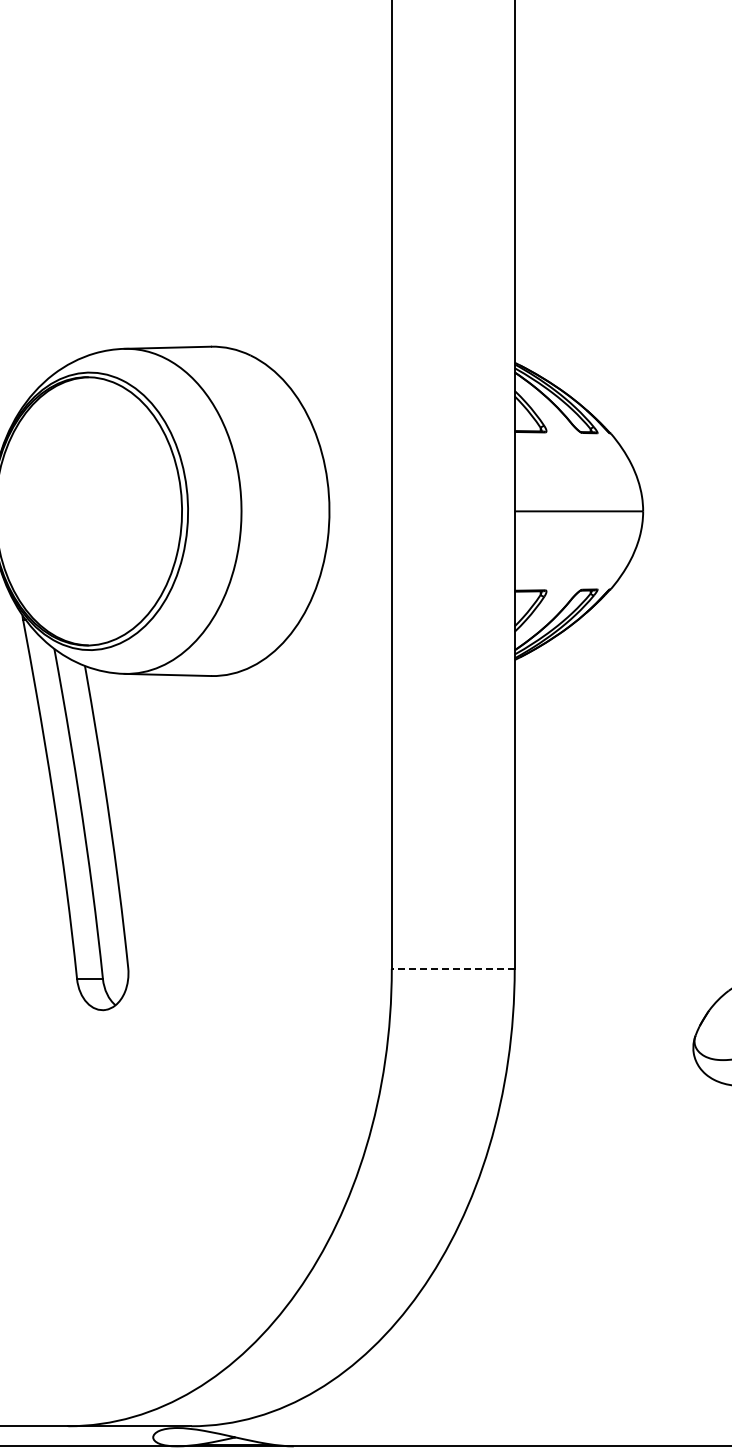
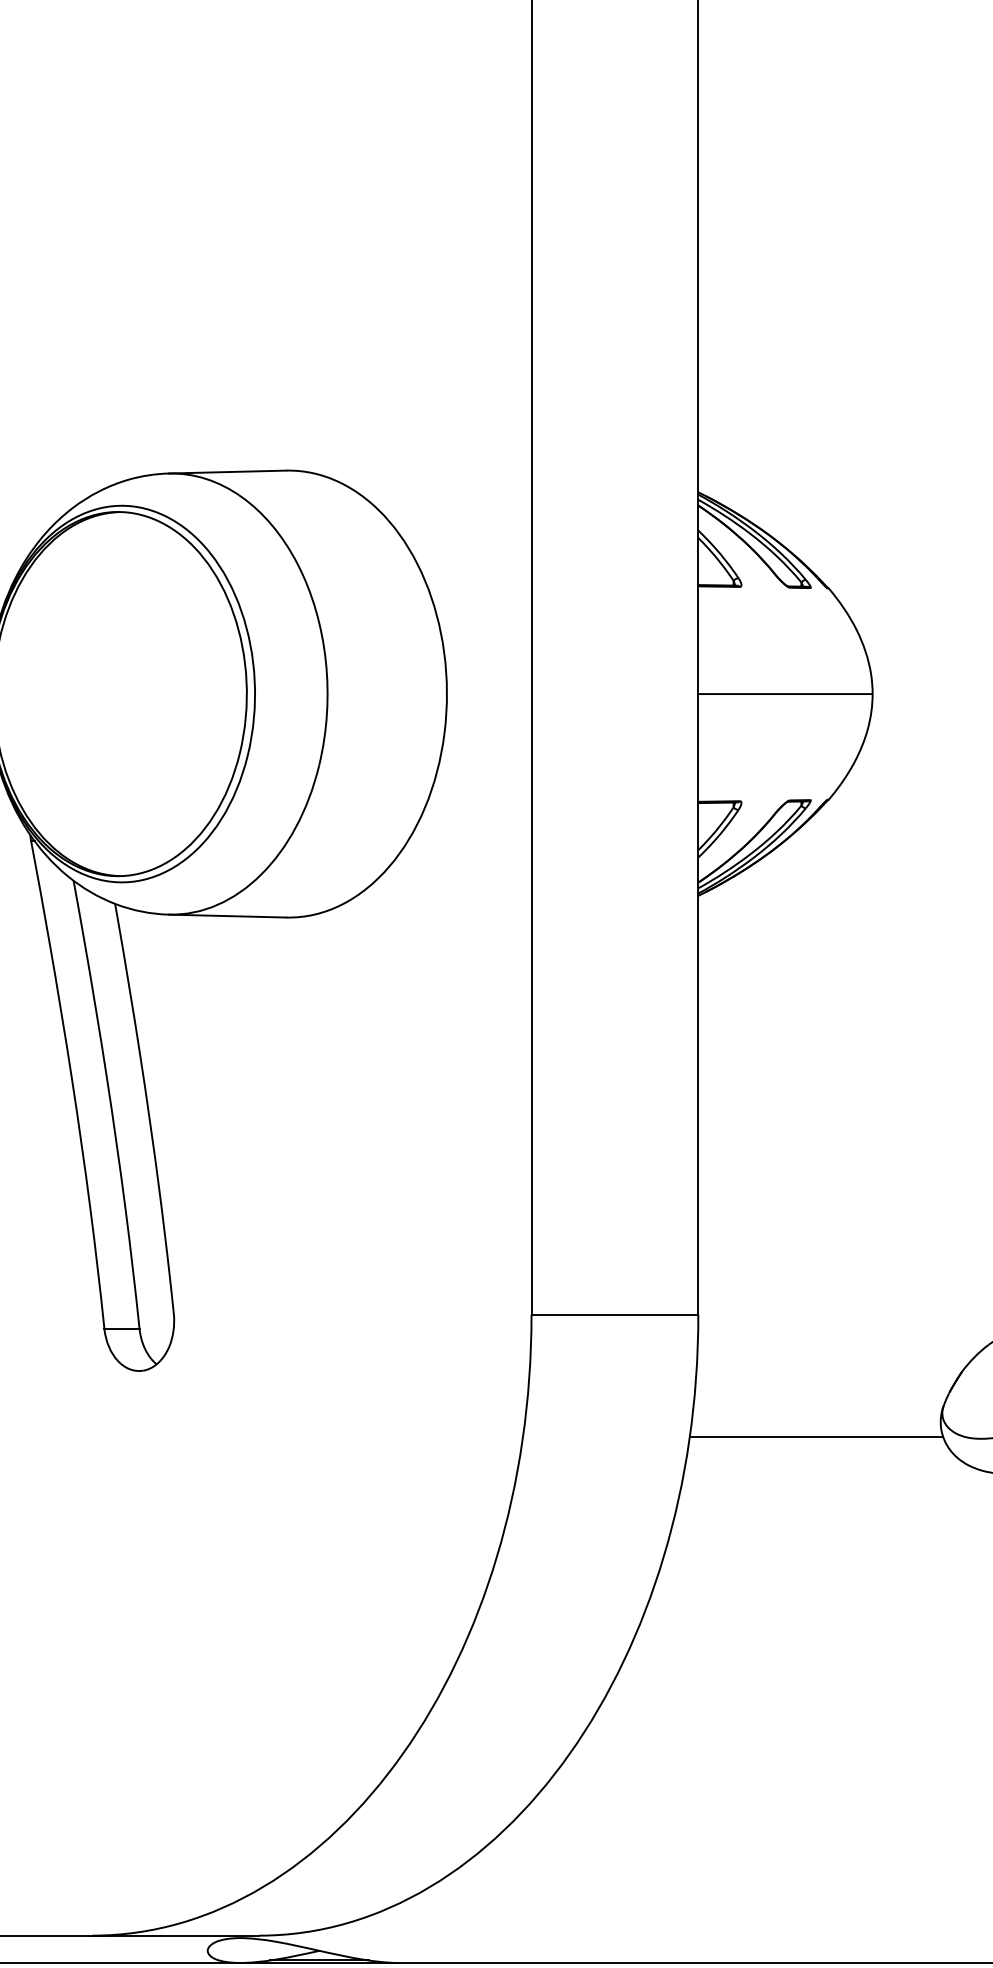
line: (452, 968) -> (613, 1314), dashed -> solid
line: (601, 1058) -> (816, 1436), added

